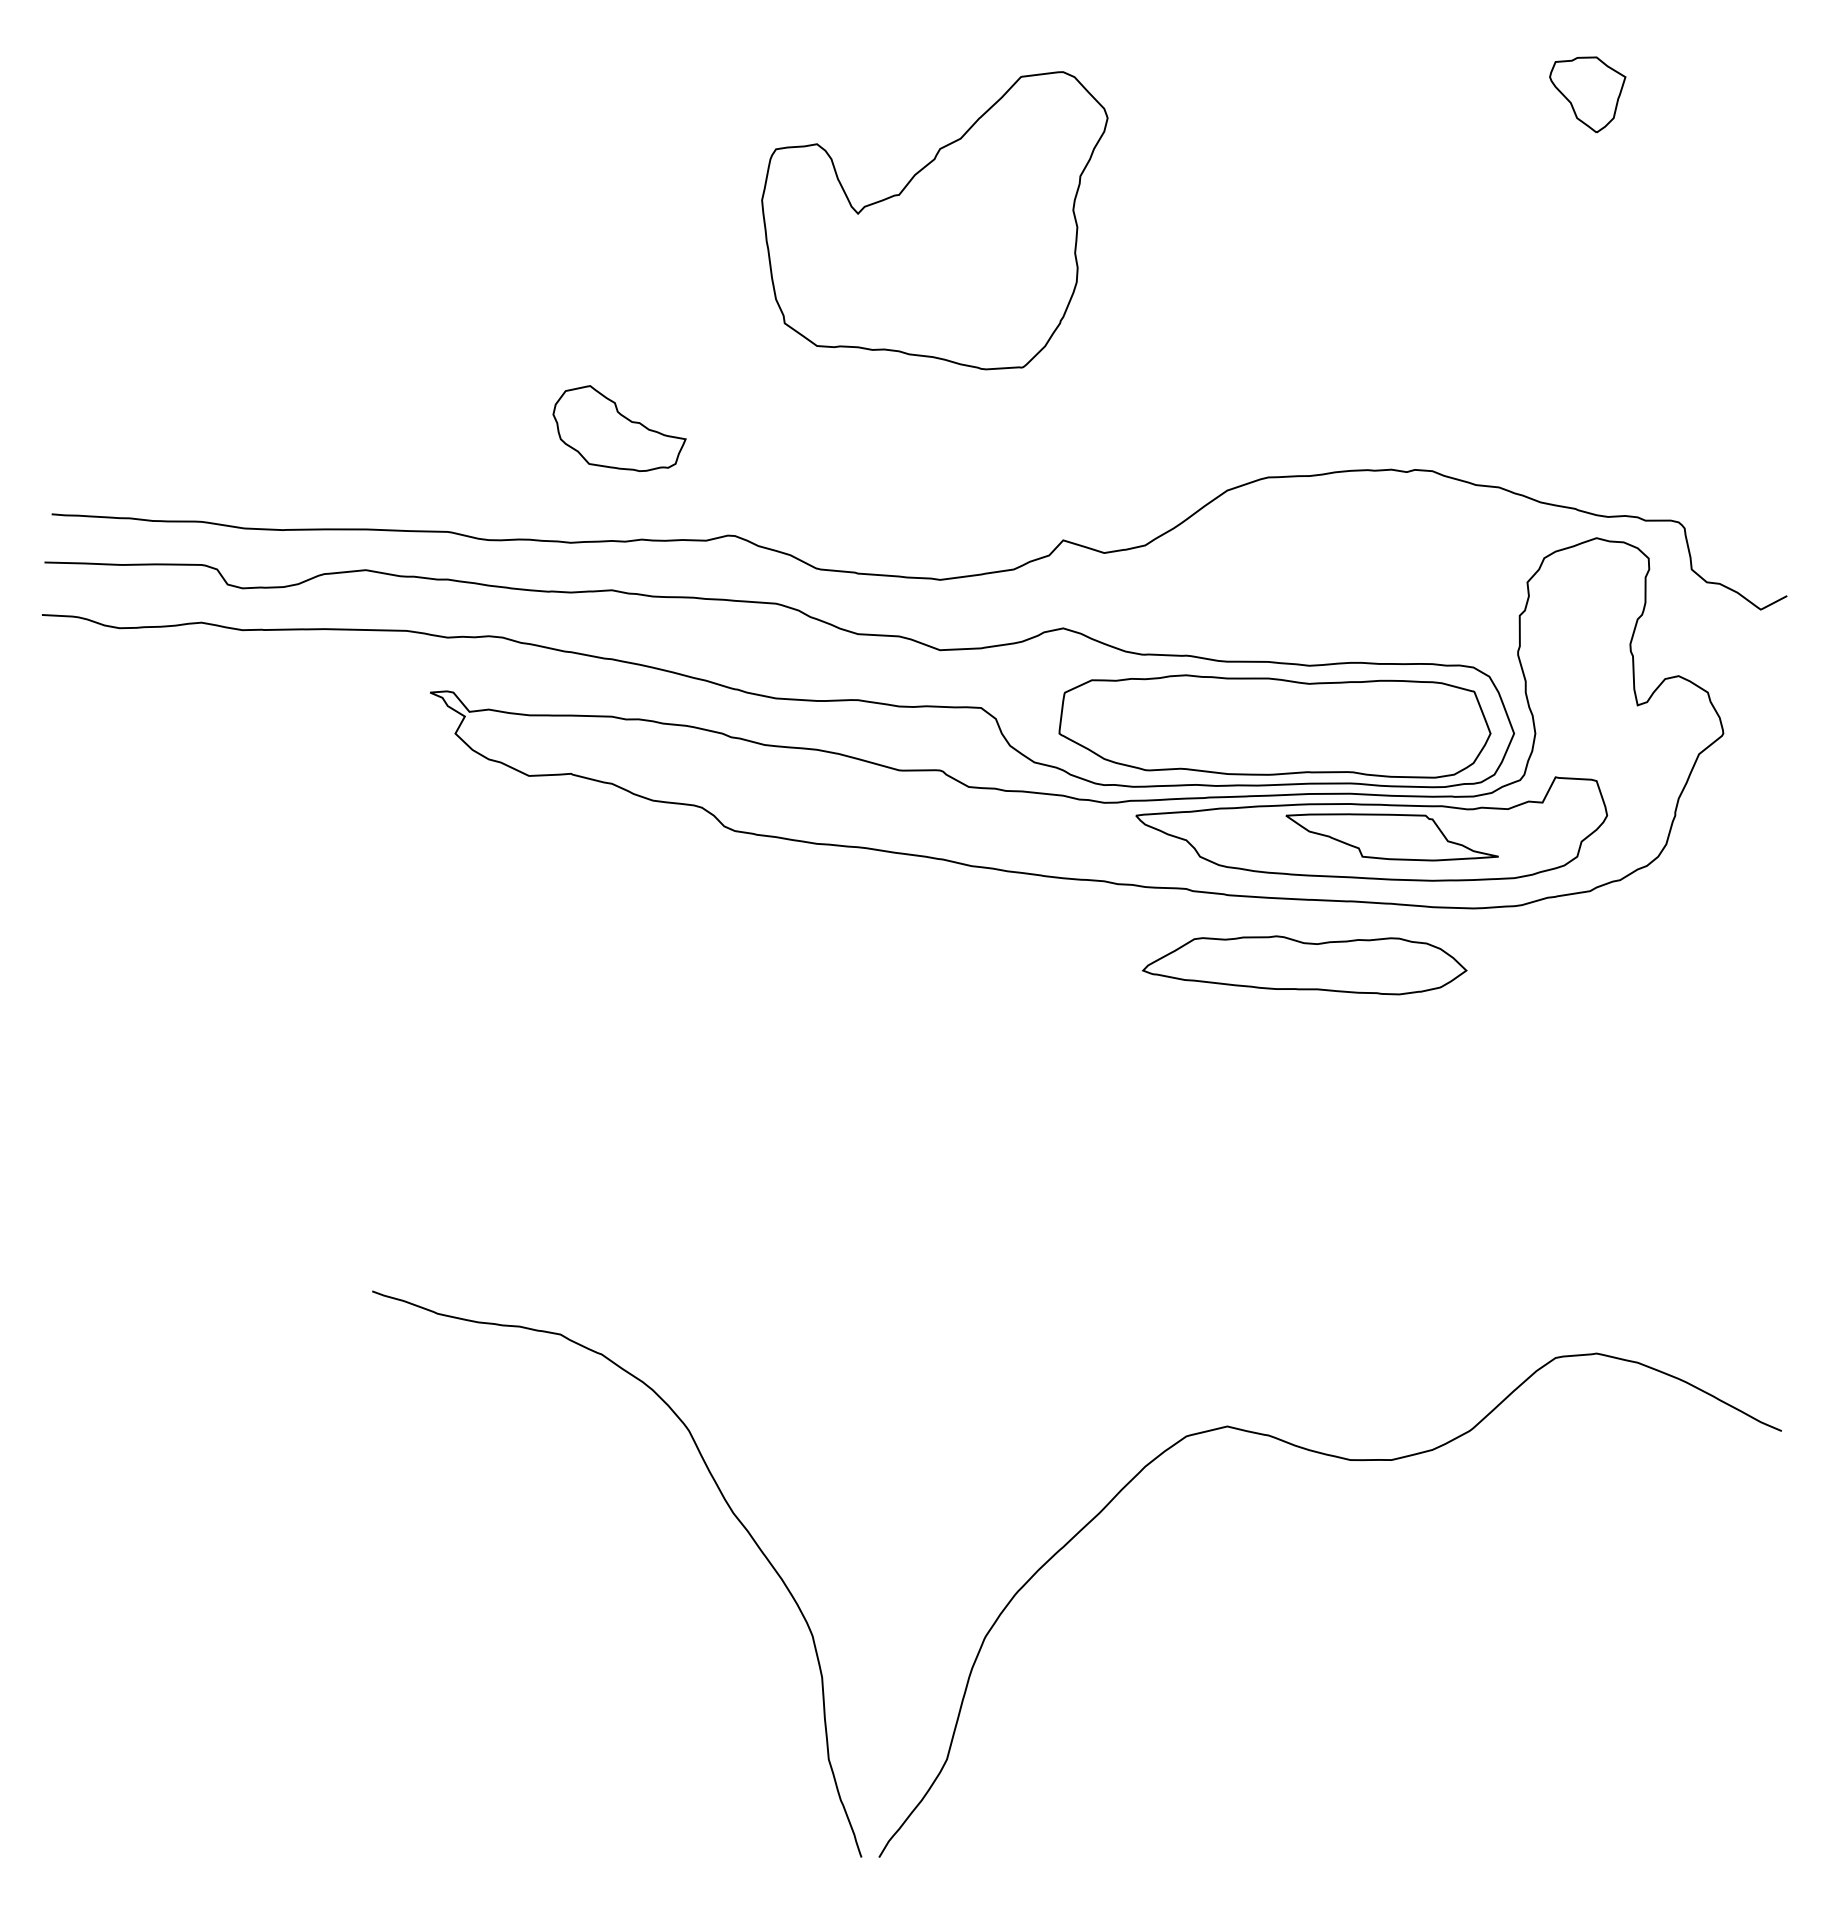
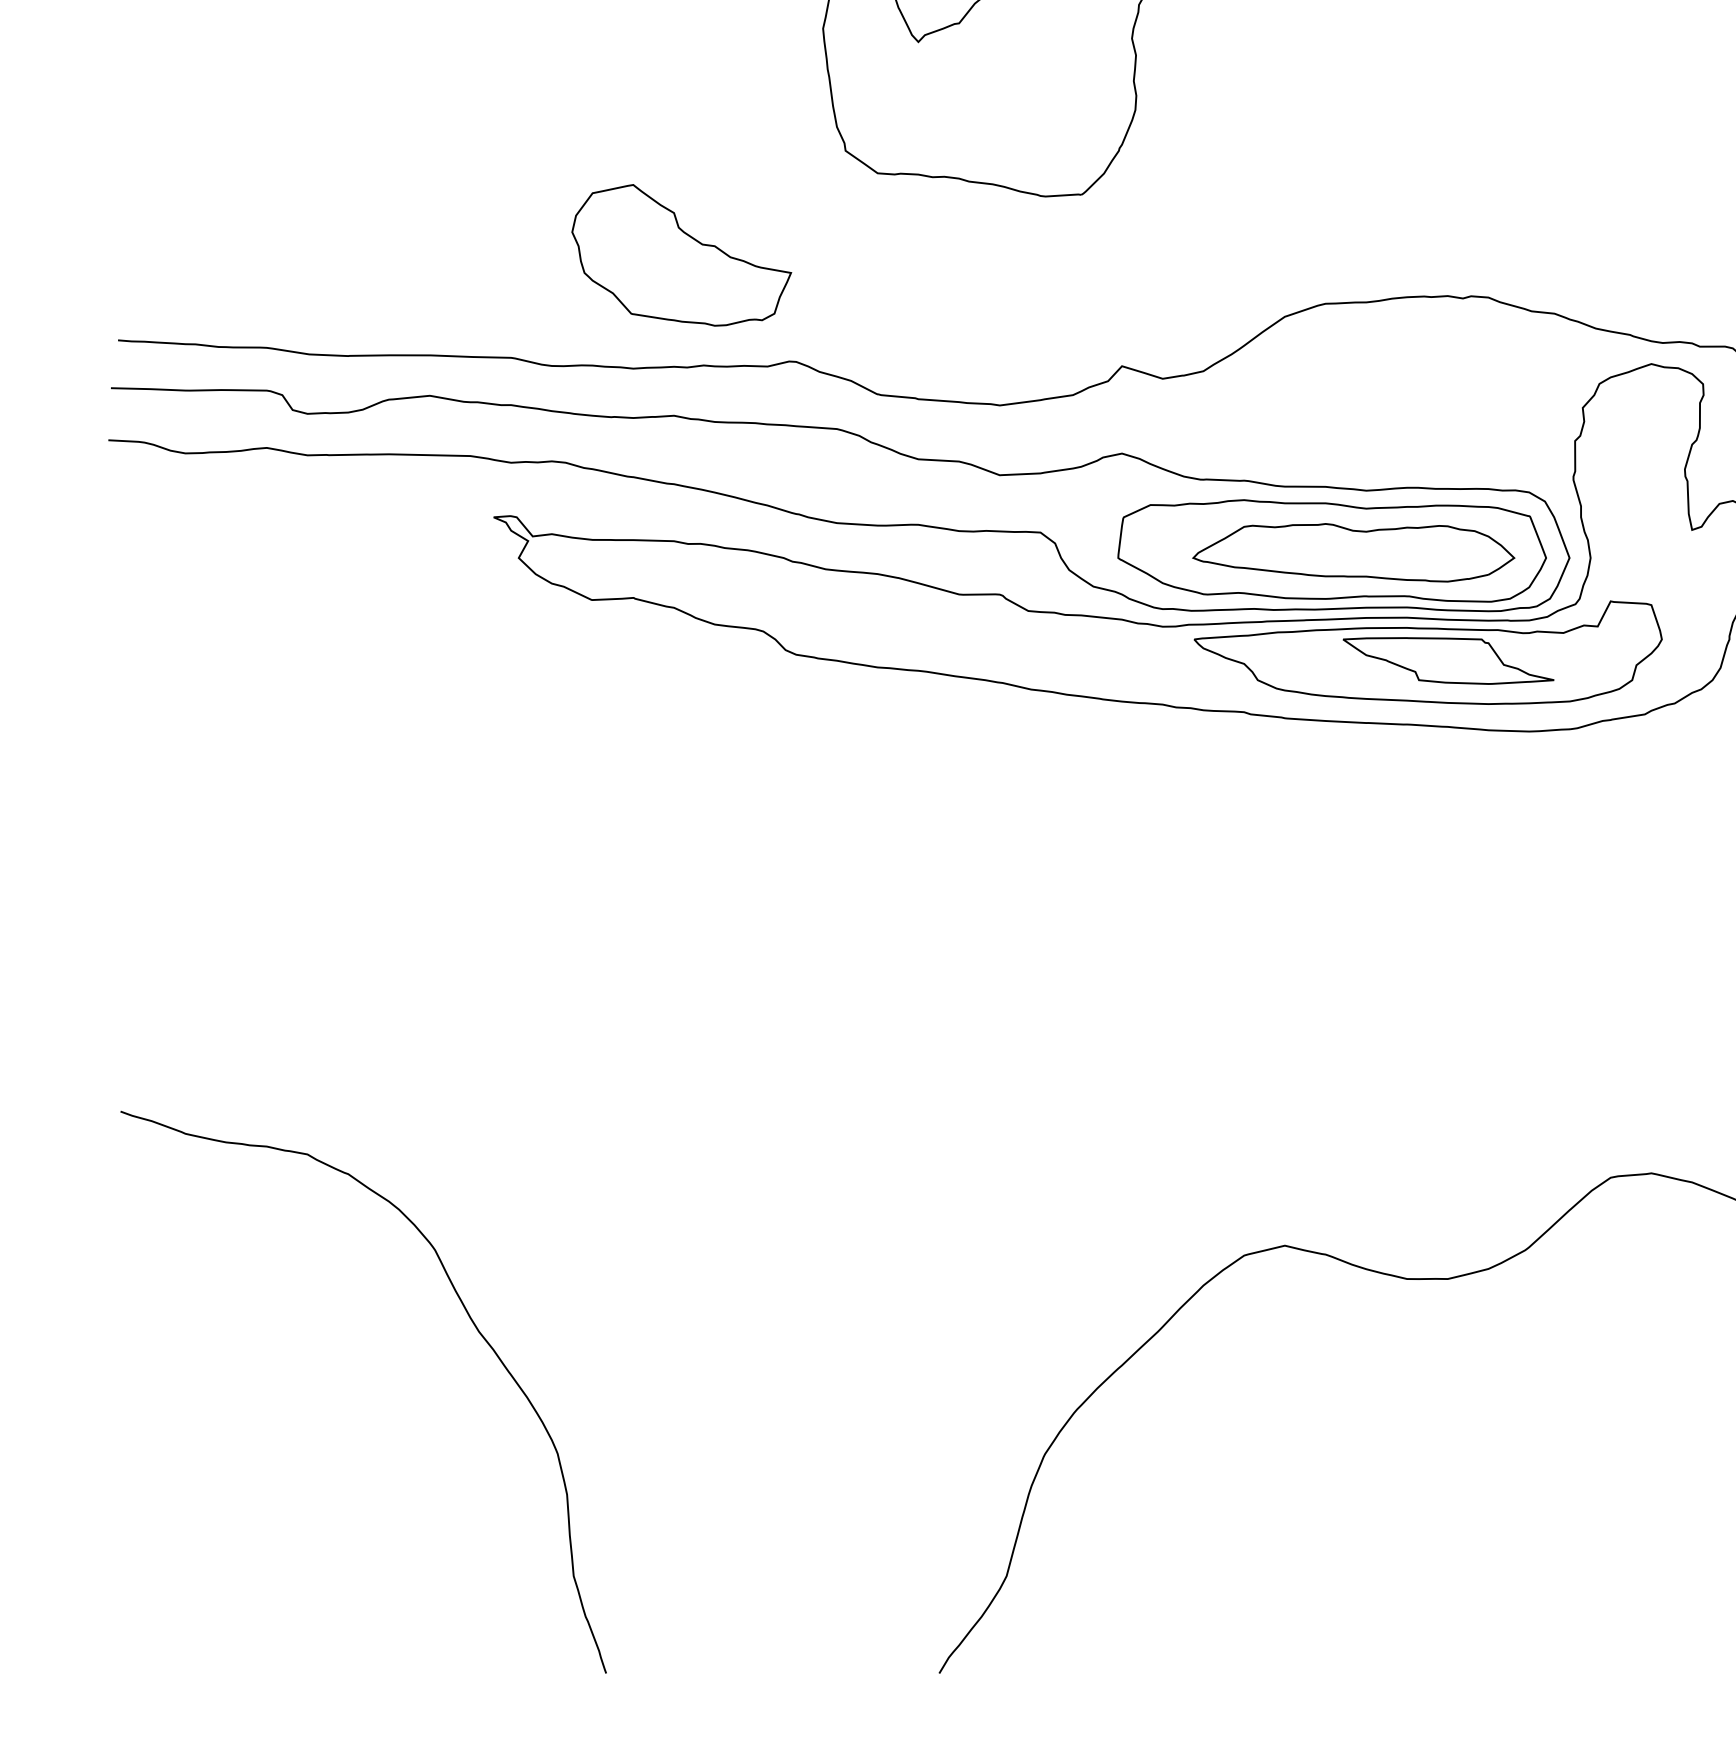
part: (619, 428) -> (681, 255), size x1.67
part: (1304, 965) -> (1353, 552), moved
curve: (728, 1507) -> (474, 1326), moved

